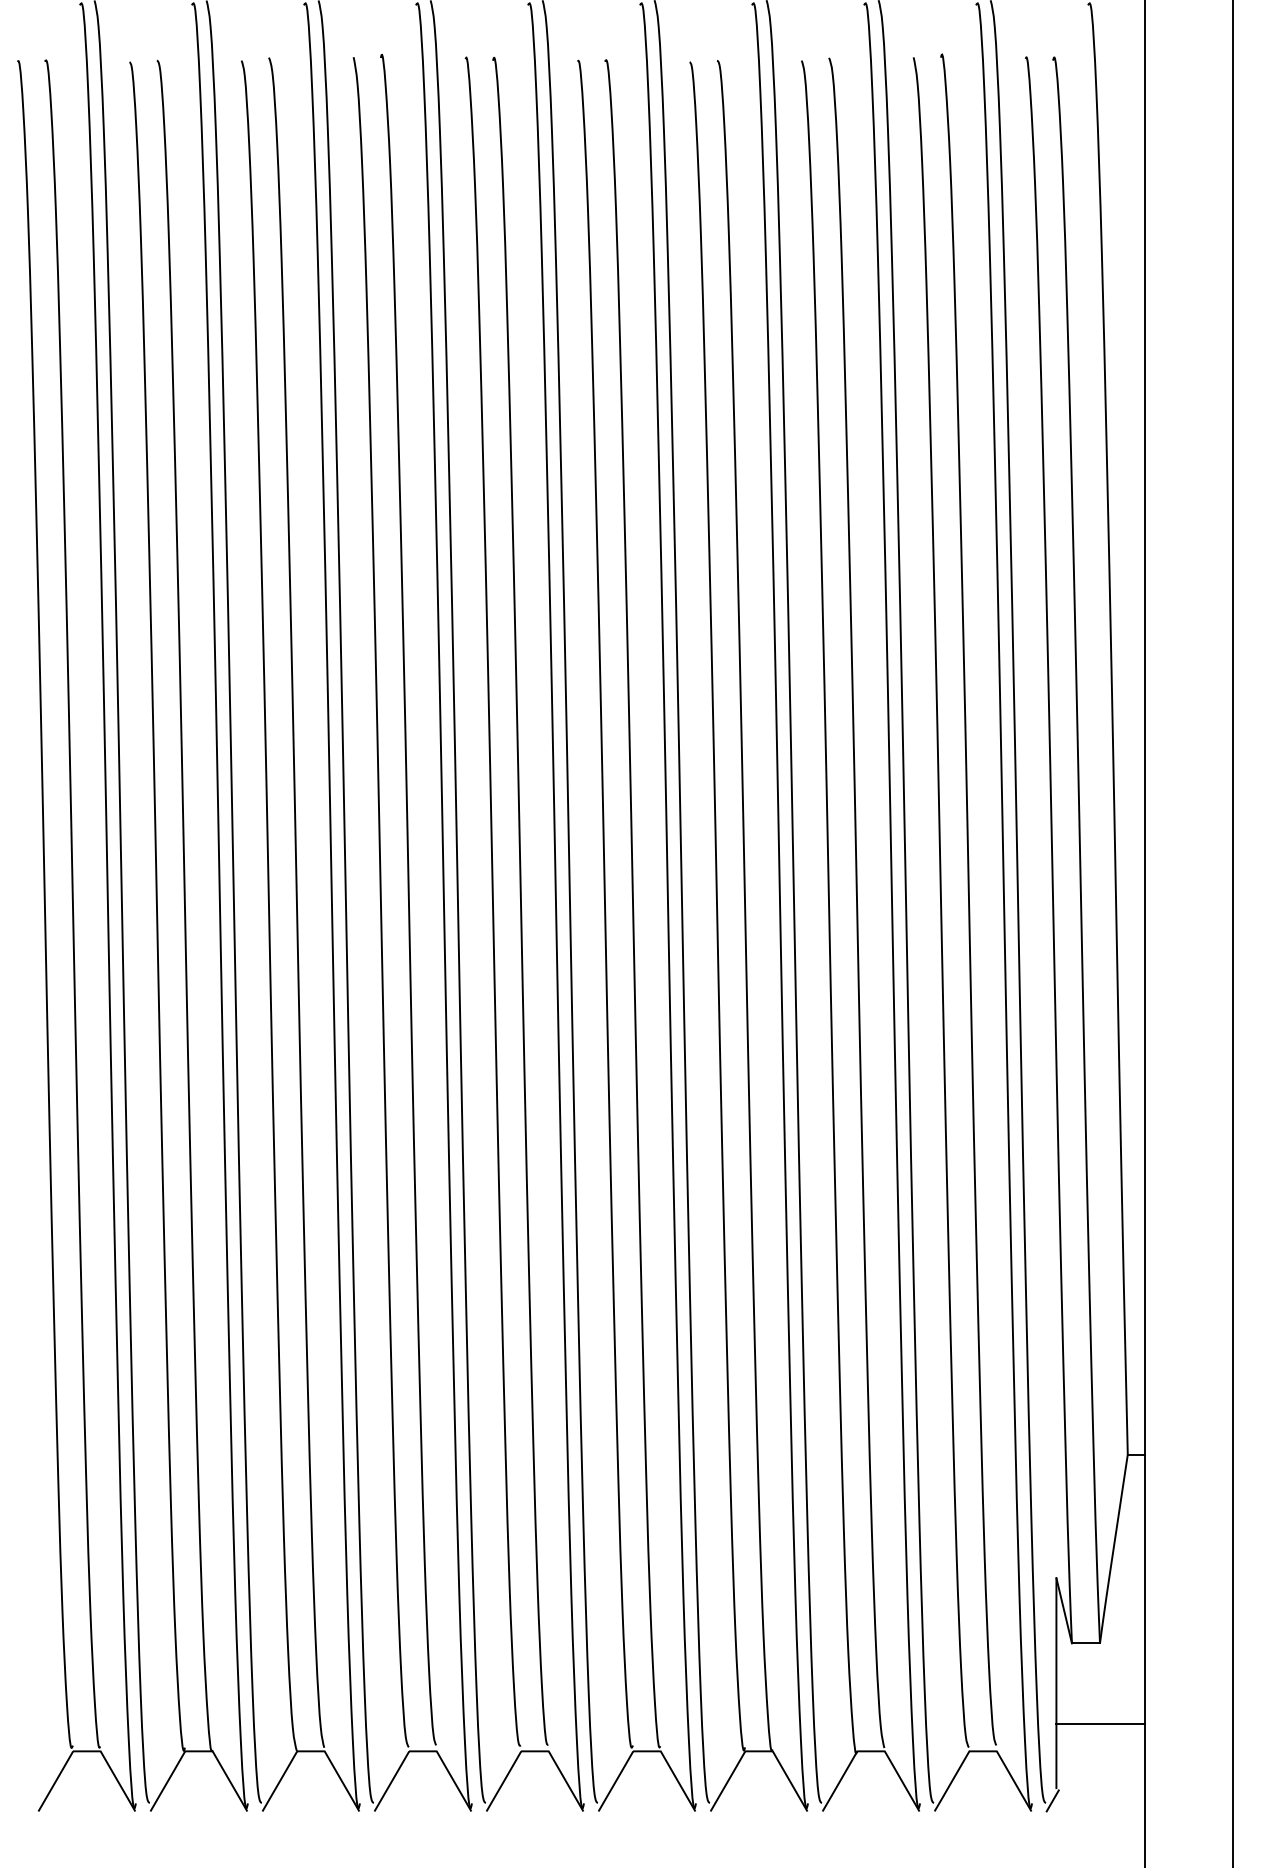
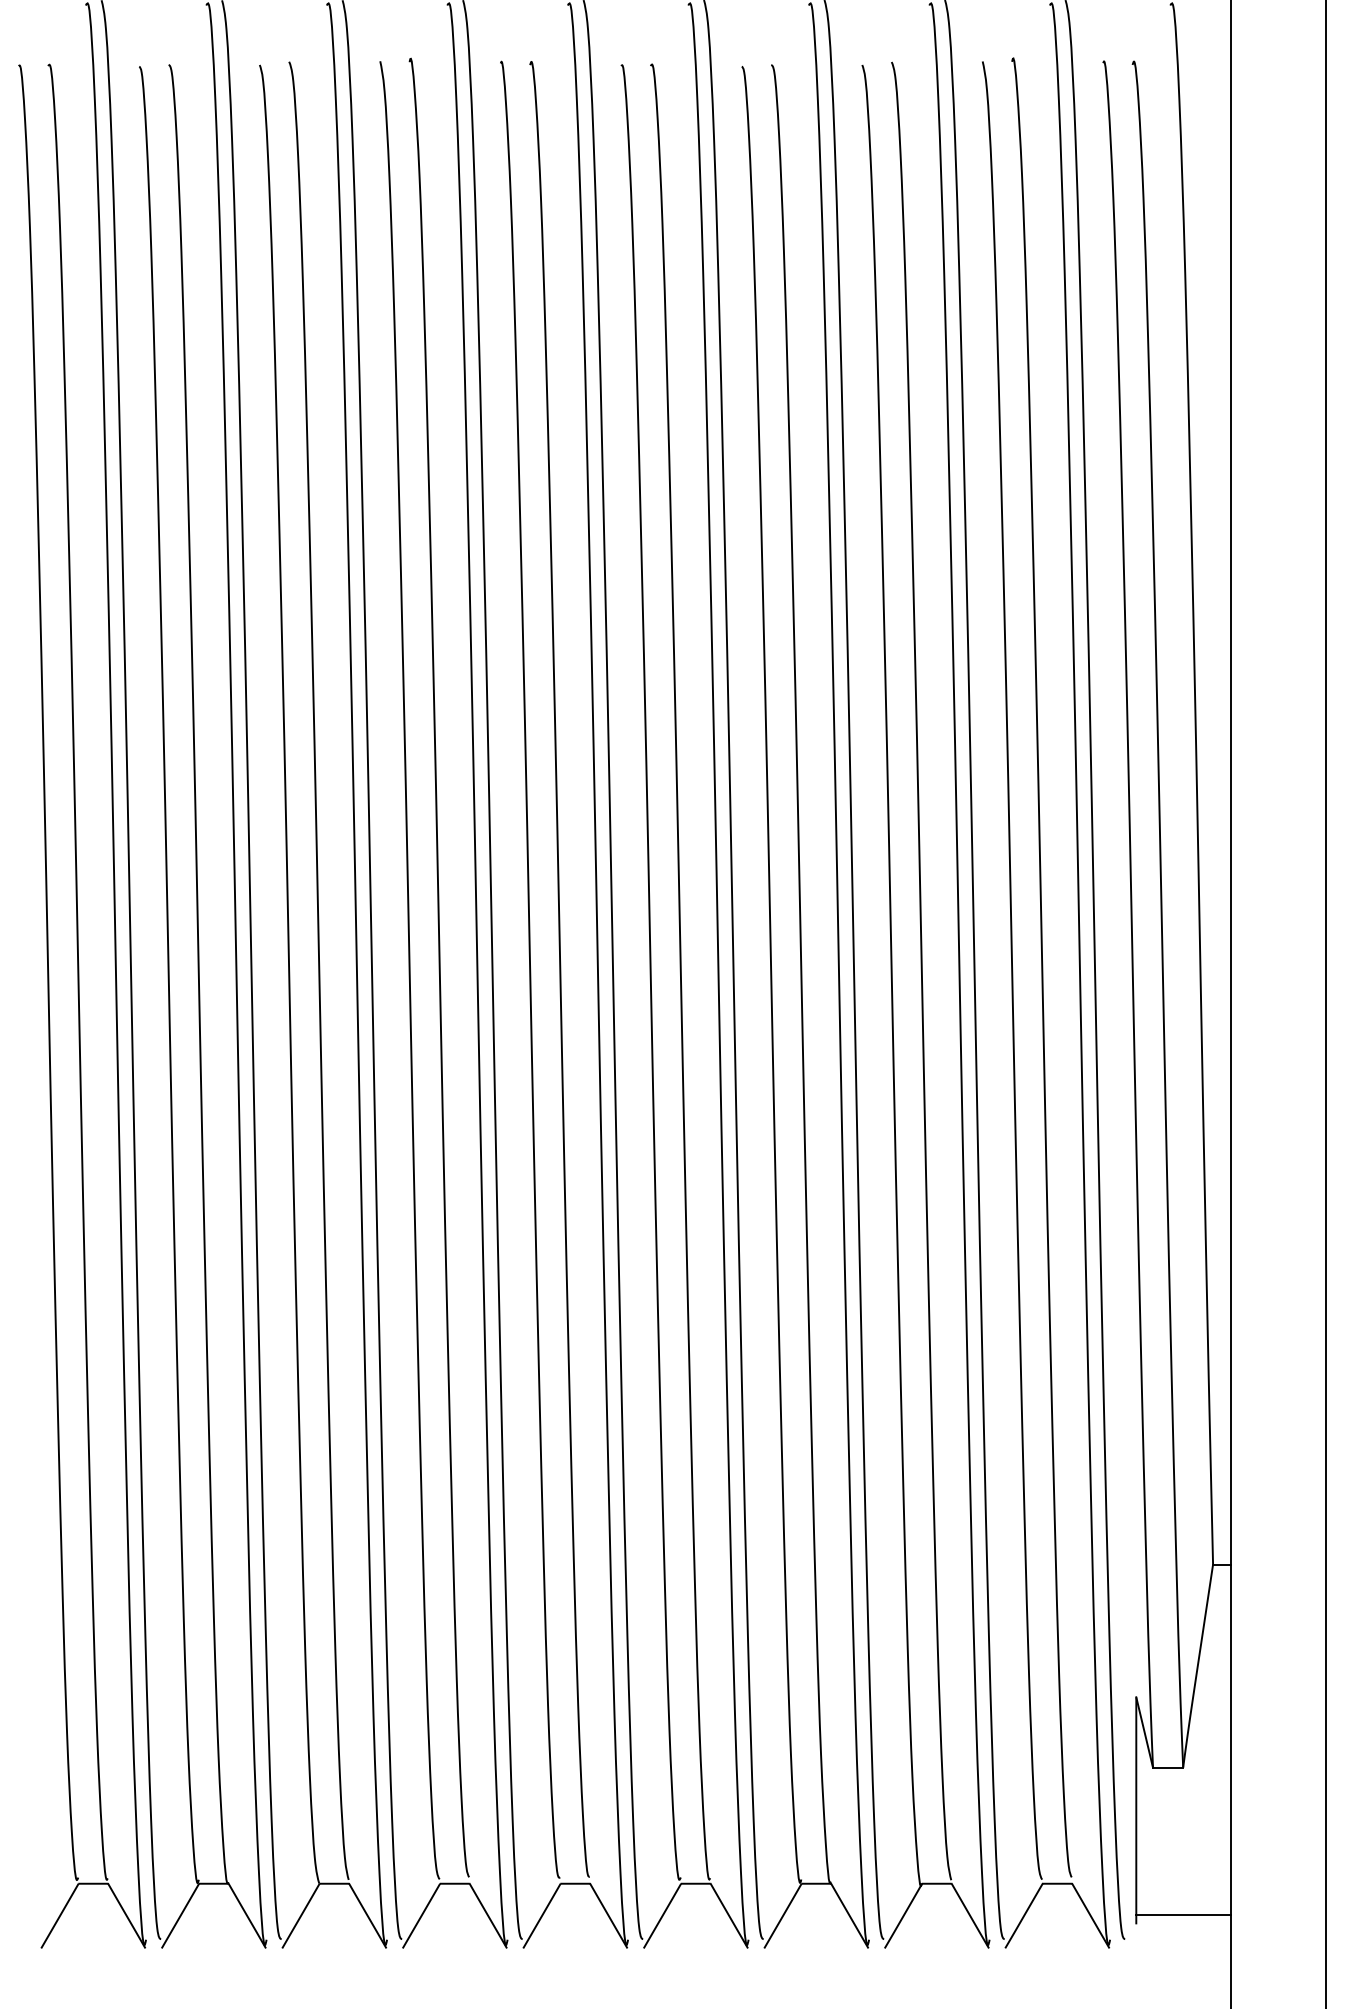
line: (1100, 1724) -> (1183, 1915), moved
line: (1051, 1800) -> (1131, 1936), removed

